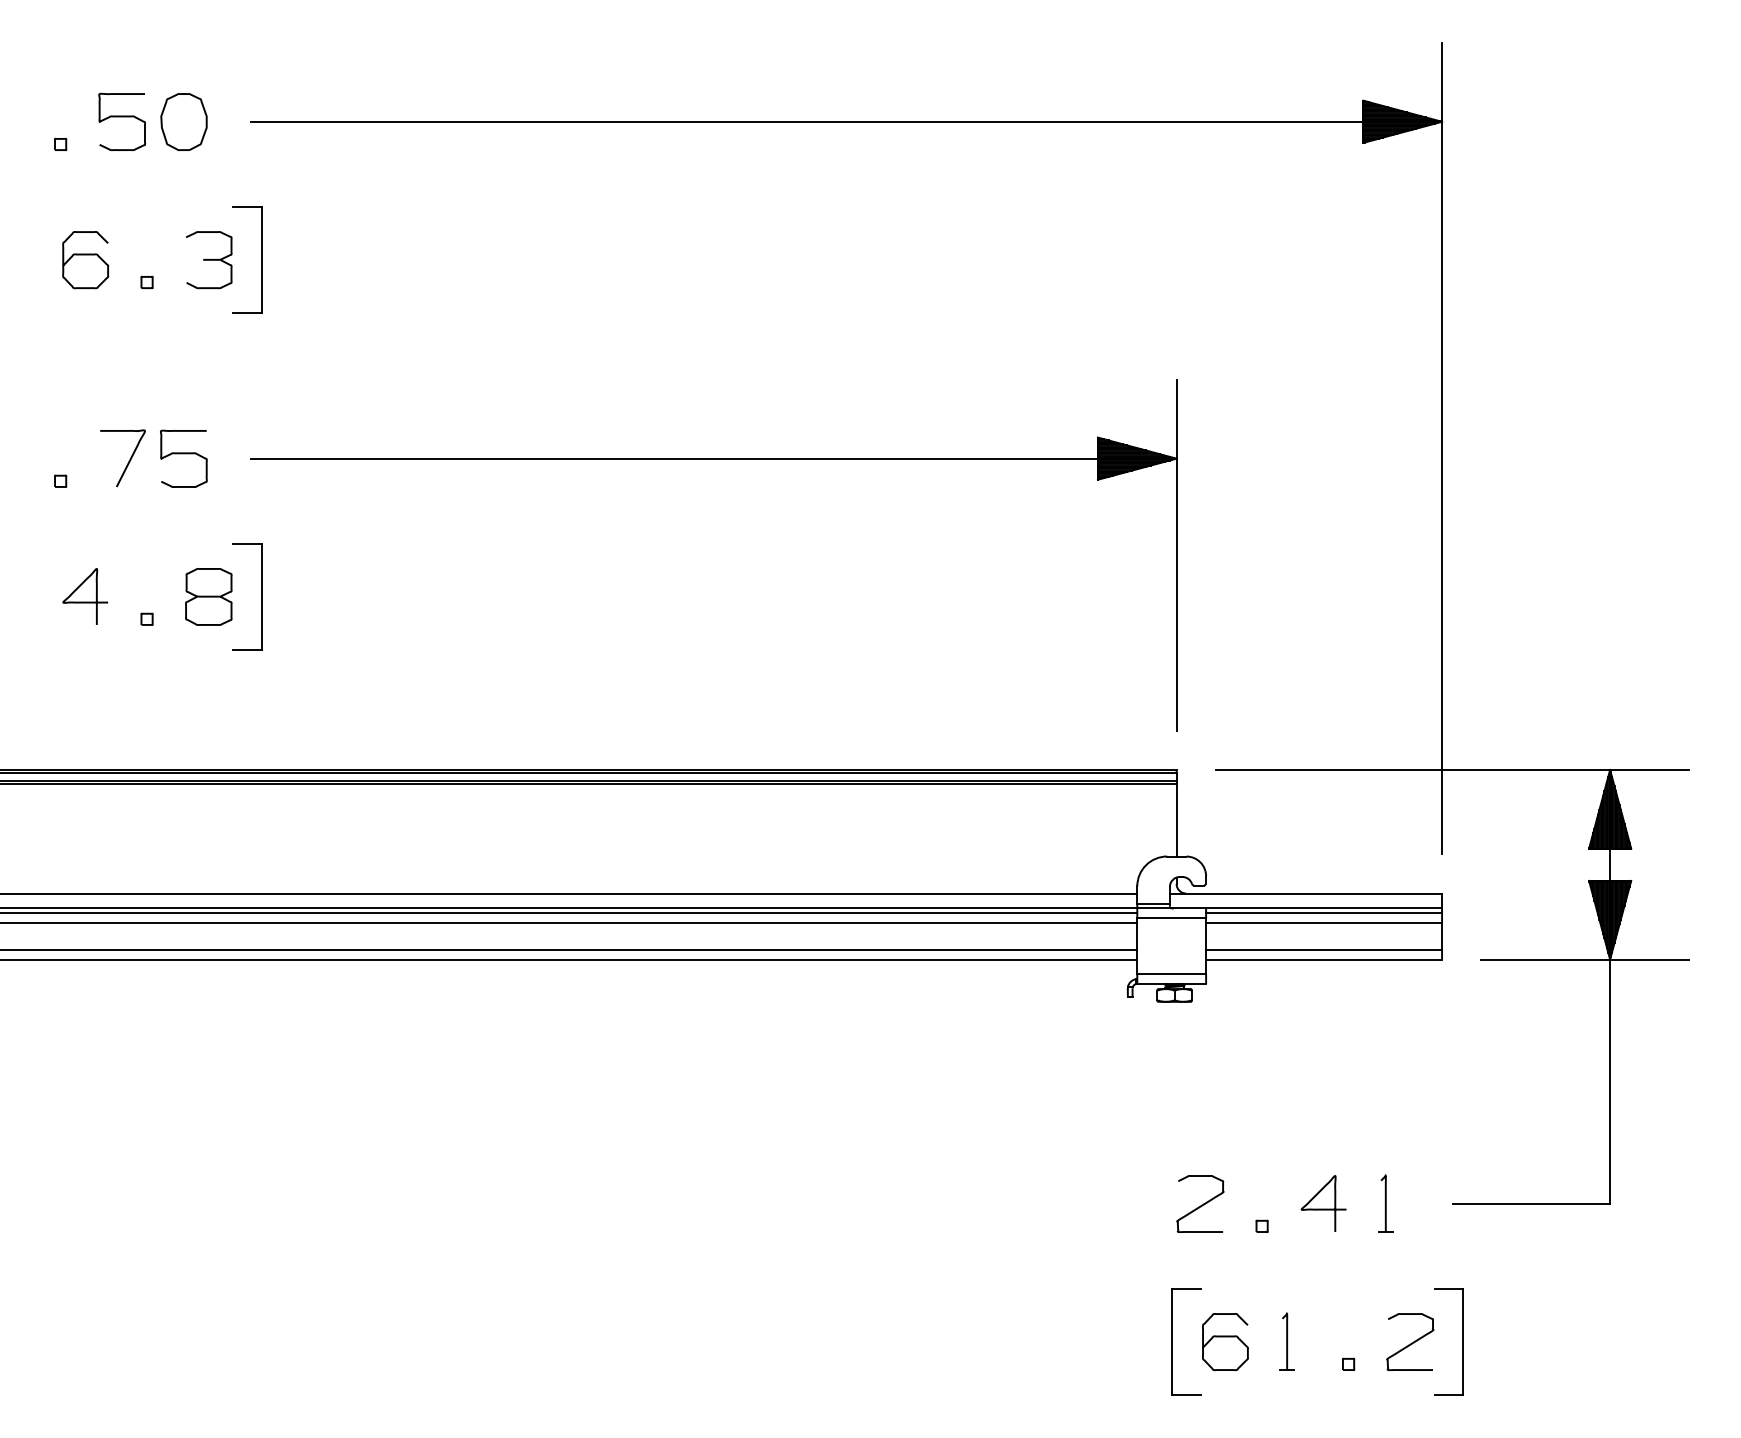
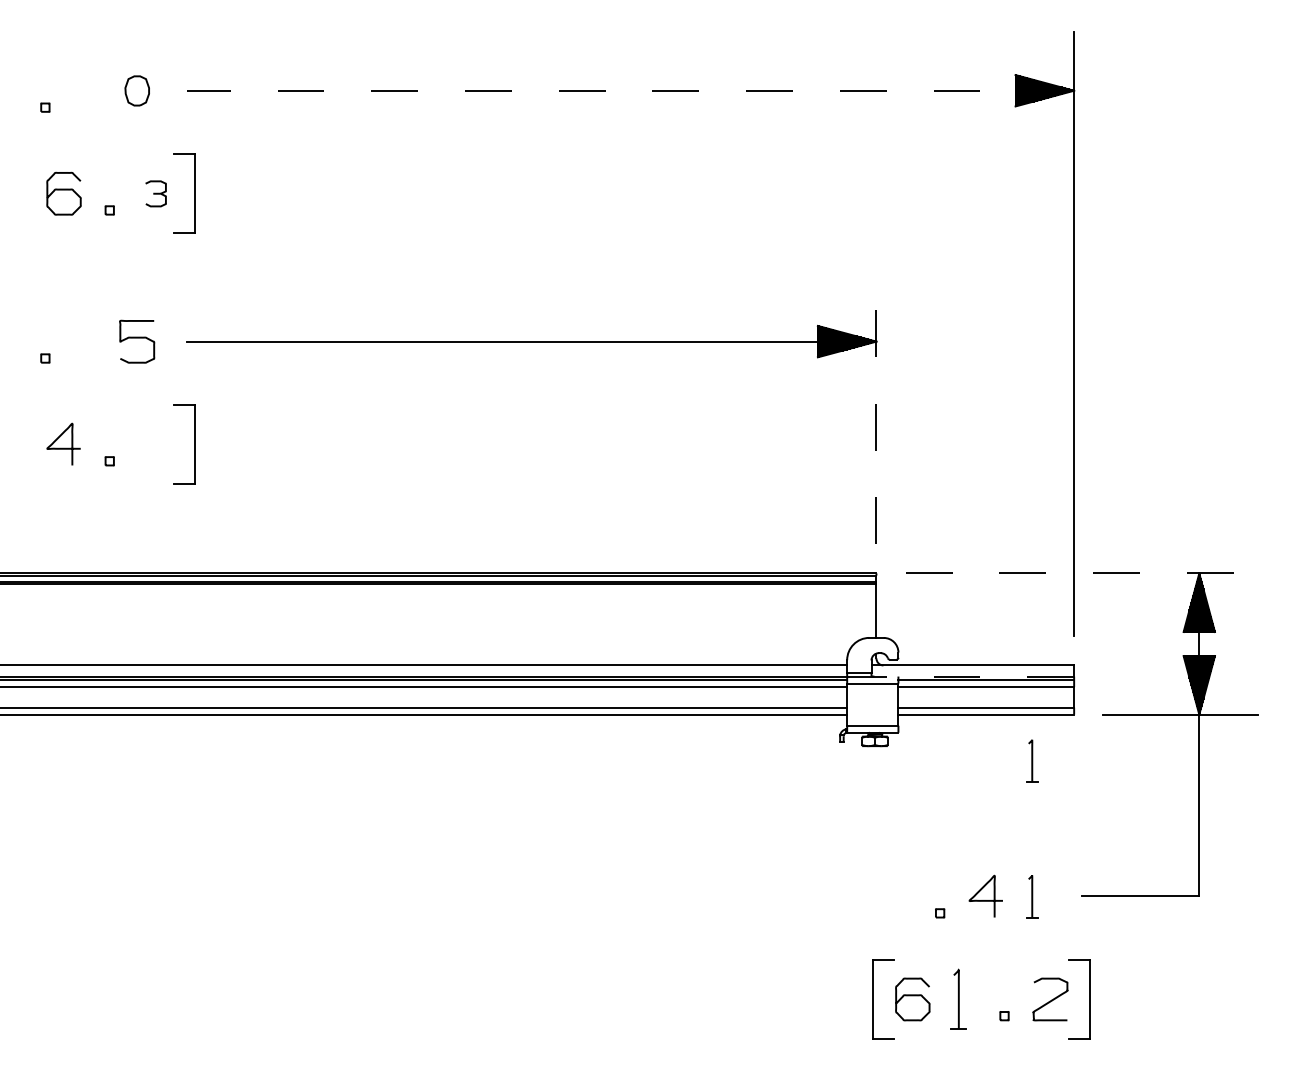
curve: (121, 117) -> (90, 87), removed
part: (183, 121) -> (136, 90), size x0.7
line: (846, 121) -> (630, 90), solid -> dashed
part: (208, 260) -> (155, 194), size x0.6
curve: (128, 461) -> (95, 343), removed
line: (1176, 554) -> (876, 412), solid -> dashed
curve: (208, 596) -> (155, 444), removed
line: (1452, 769) -> (1081, 573), solid -> dashed
line: (1289, 908) -> (960, 676), solid -> dashed
part: (1385, 1021) -> (1032, 760), added
curve: (1201, 1204) -> (894, 897), removed
part: (1286, 1341) -> (958, 999), size x1.4

